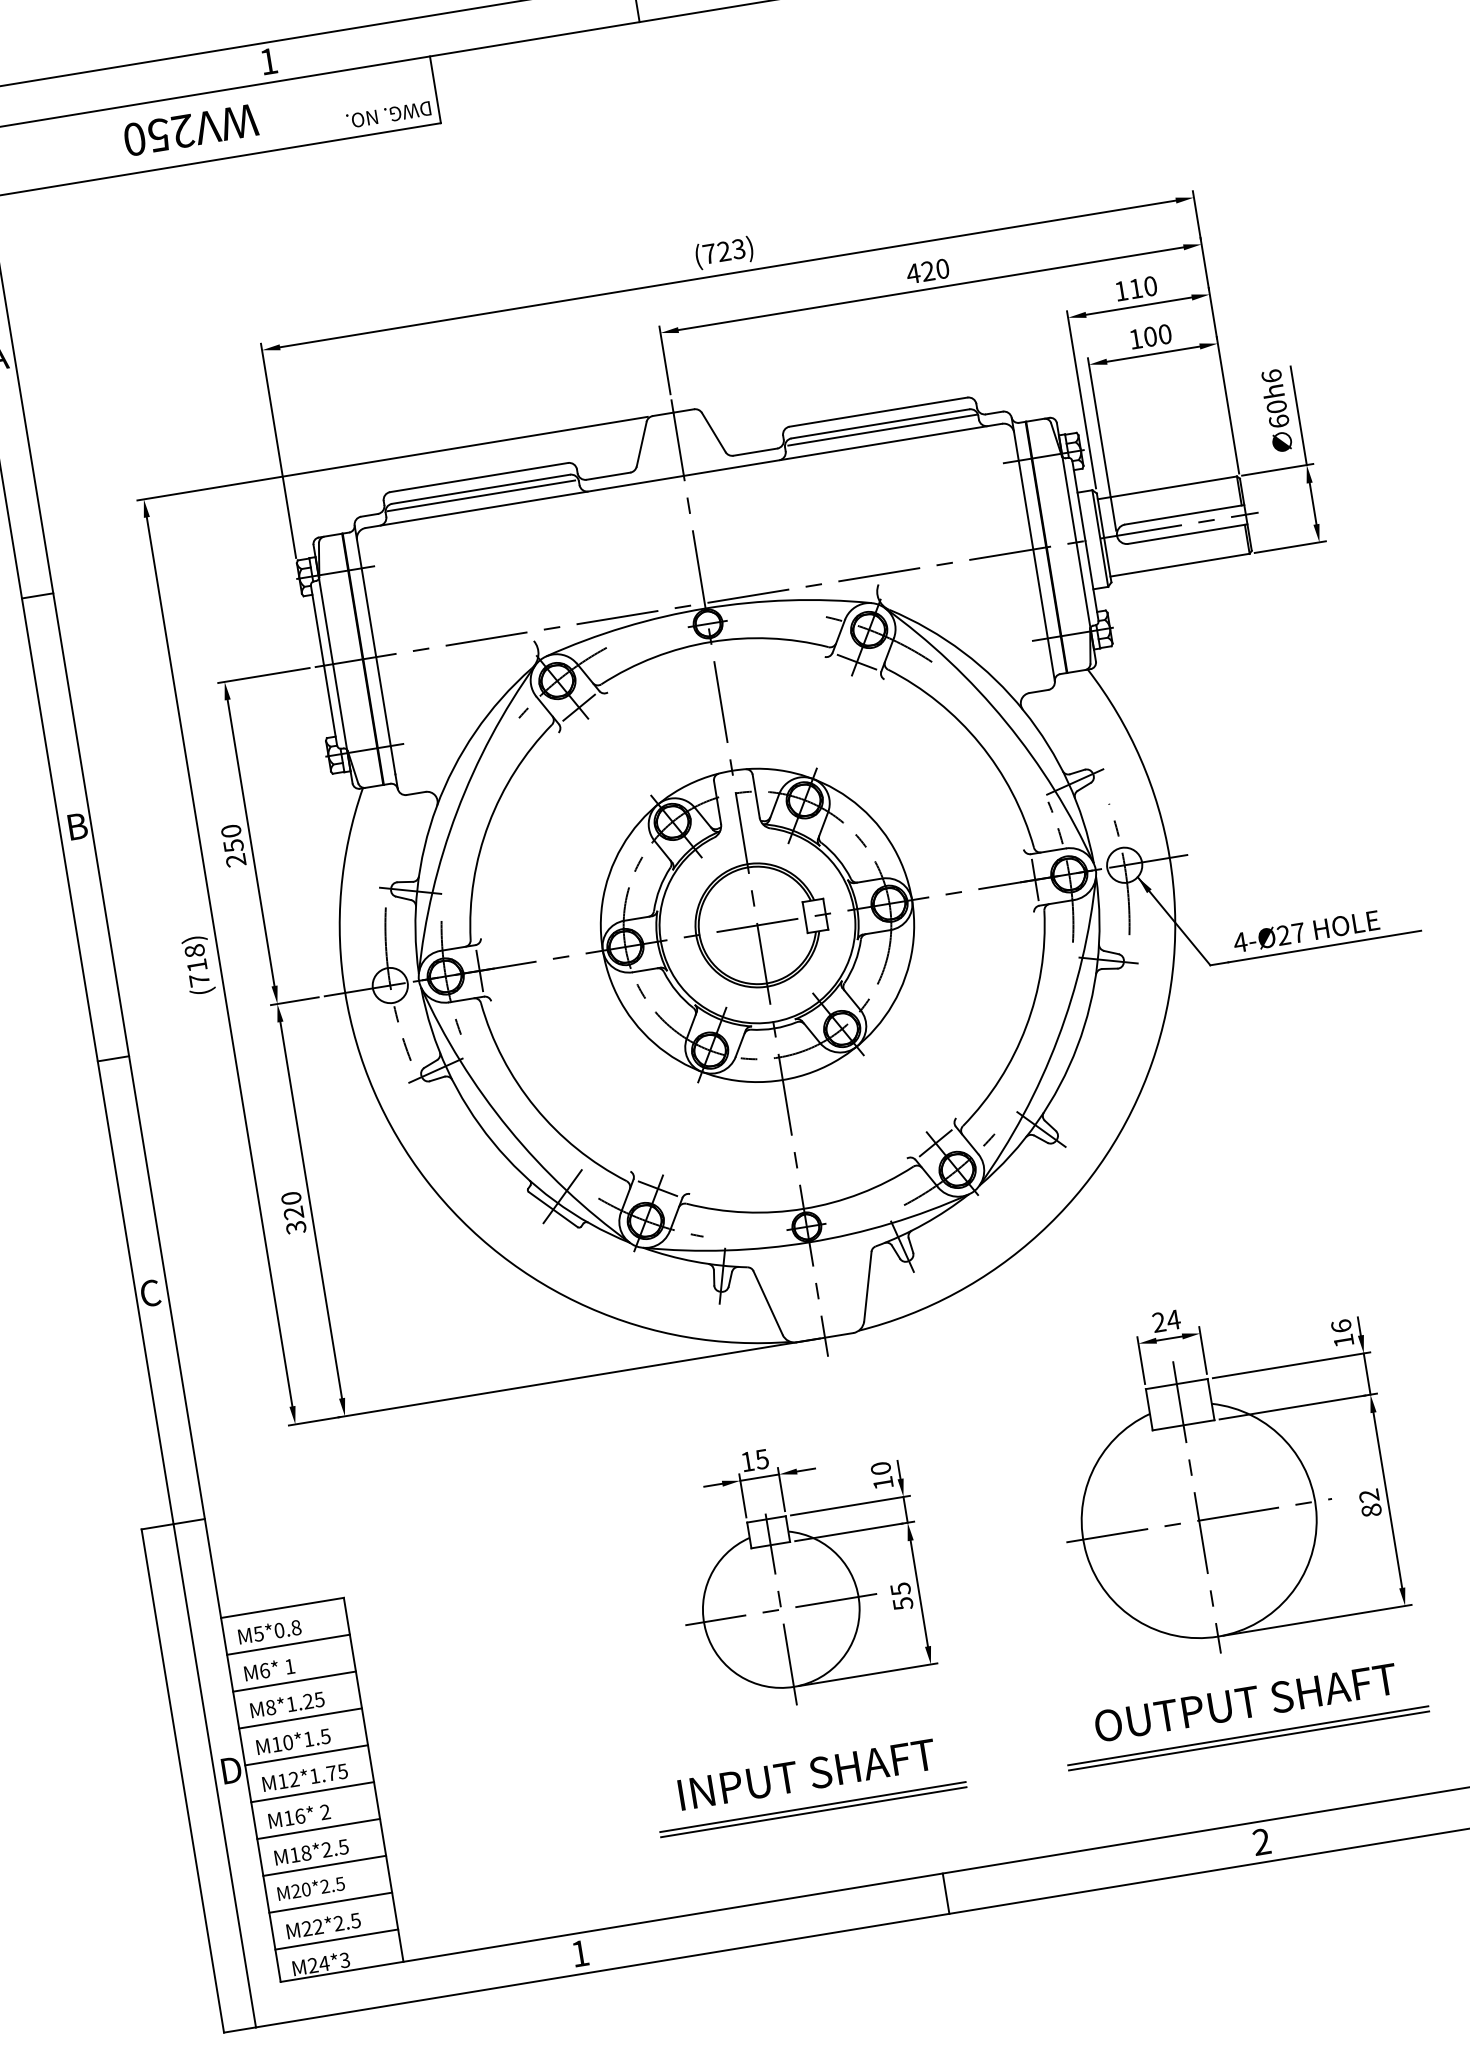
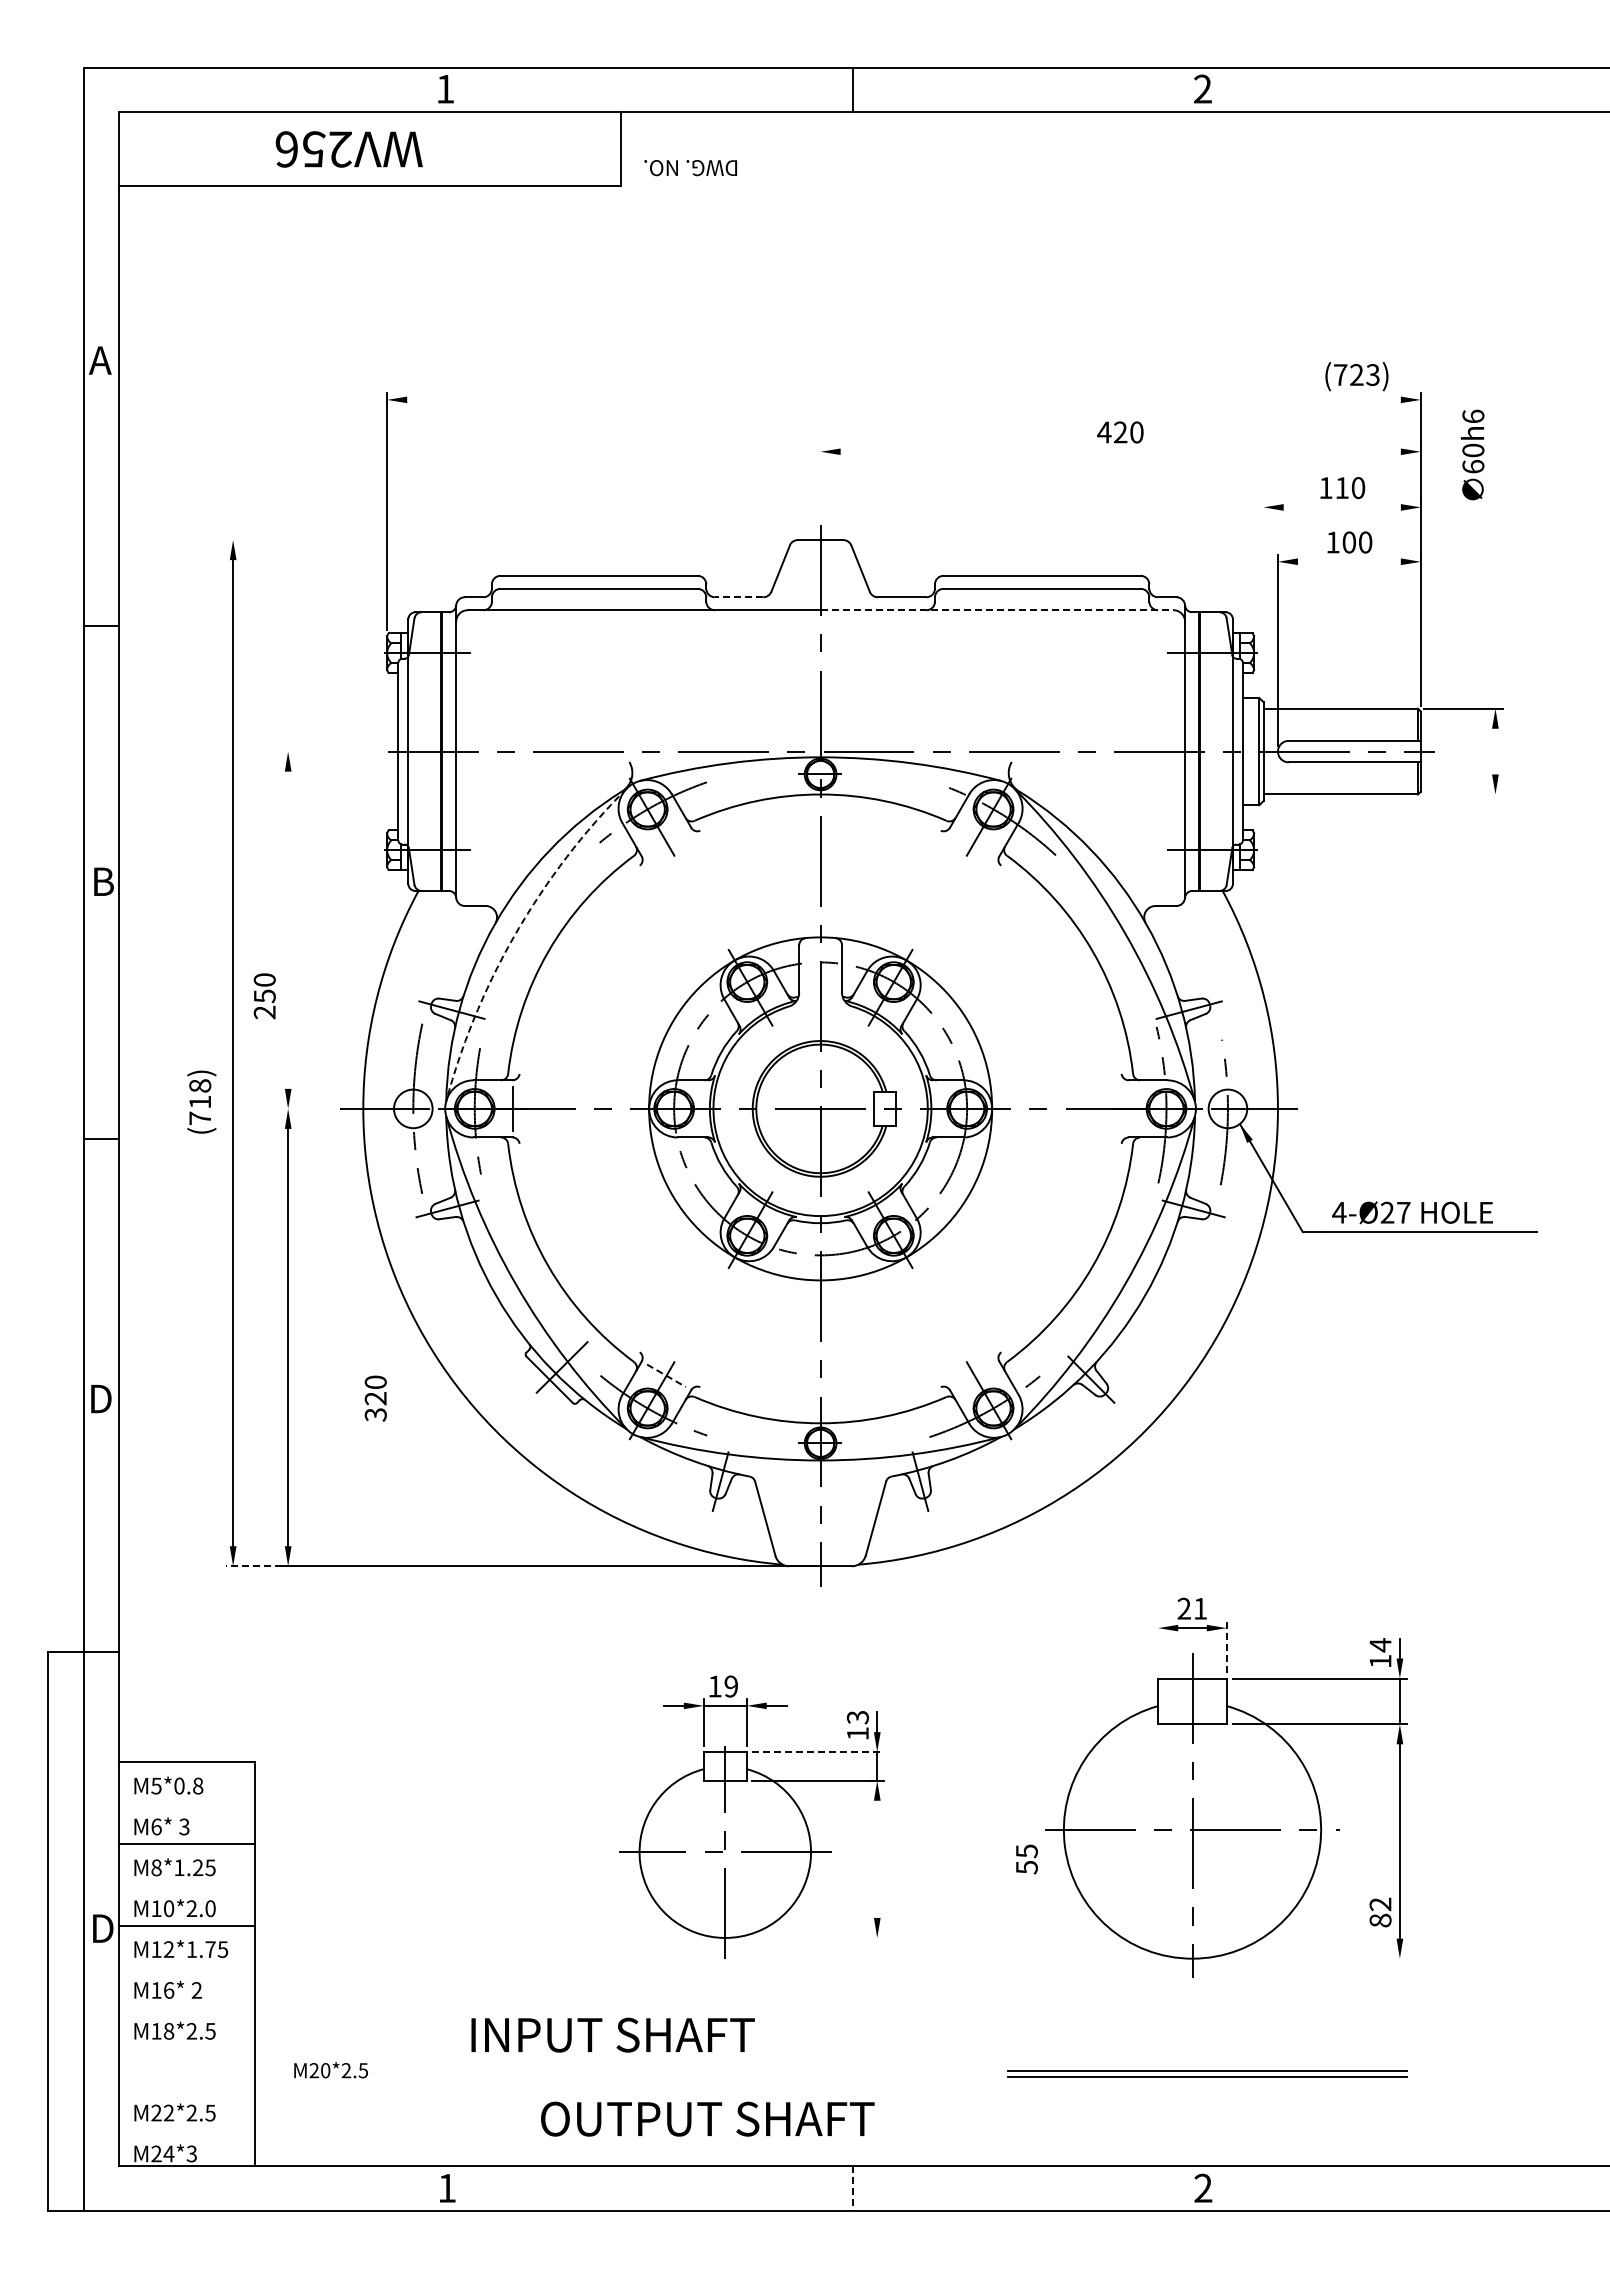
text: (388, 115) -> (690, 168), moved
text: (134, 139) -> (286, 149), WV250 -> WV256
text: (724, 252) -> (1356, 376), moved
line: (727, 273) -> (903, 399), removed
line: (930, 288) -> (1120, 451), removed
line: (1138, 306) -> (1341, 507), removed
line: (1152, 354) -> (1348, 561), removed
line: (664, 359) -> (820, 481), removed
line: (1081, 399) -> (1263, 598), removed
text: (1276, 410) -> (1472, 454), moved
line: (1298, 415) -> (1495, 653), removed
line: (881, 429) -> (1042, 595), removed
line: (843, 450) -> (997, 610), solid -> dashed
line: (392, 459) -> (508, 540), removed
line: (607, 476) -> (738, 597), solid -> dashed
line: (481, 495) -> (598, 595), removed
line: (1313, 503) -> (1495, 751), removed
line: (1289, 547) -> (1462, 794), removed
line: (856, 661) -> (974, 841), removed
line: (263, 675) -> (331, 751), removed
line: (579, 707) -> (666, 841), removed
arc: (457, 812) -> (516, 933), solid -> dashed
line: (251, 842) -> (288, 929), removed
text: (233, 846) -> (264, 996), moved
line: (1034, 879) -> (1128, 1108), removed
text: (198, 964) -> (201, 1101), moved
line: (293, 1000) -> (306, 1108), removed
line: (935, 1143) -> (974, 1375), removed
line: (658, 1189) -> (666, 1376), solid -> dashed
text: (293, 1213) -> (375, 1398), moved
text: (151, 1292) -> (100, 1398), C -> D
text: (1173, 1319) -> (1200, 1608), 24 -> 21
text: (1341, 1326) -> (1380, 1645), 16 -> 14
line: (1202, 1350) -> (1226, 1646), solid -> dashed
line: (1141, 1360) -> (1158, 1646), removed
line: (313, 1421) -> (253, 1566), solid -> dashed
text: (761, 1459) -> (730, 1686), 15 -> 19
text: (880, 1468) -> (857, 1717), 10 -> 13
text: (1370, 1503) -> (1380, 1912), moved
line: (850, 1505) -> (818, 1752), solid -> dashed
line: (919, 1592) -> (877, 1858), removed
text: (901, 1596) -> (1026, 1859), moved
line: (1317, 1620) -> (1302, 1958), removed
line: (288, 1645) -> (186, 1803), removed
text: (289, 1666) -> (184, 1826), 1 -> 3
line: (867, 1674) -> (807, 1937), removed
text: (1245, 1702) -> (707, 2118), moved
line: (300, 1718) -> (186, 1884), removed
text: (316, 1737) -> (200, 1908), M10*1.5 -> M10*2.0
text: (806, 1774) -> (612, 2034), moved
line: (312, 1792) -> (186, 1966), removed
line: (812, 1807) -> (724, 2071), removed
line: (813, 1811) -> (724, 2076), removed
line: (318, 1829) -> (186, 2007), removed
line: (324, 1866) -> (186, 2048), removed
text: (310, 1888) -> (330, 2070), moved
line: (946, 1893) -> (853, 2188), solid -> dashed
line: (330, 1903) -> (186, 2089), removed
line: (336, 1939) -> (186, 2130), removed

